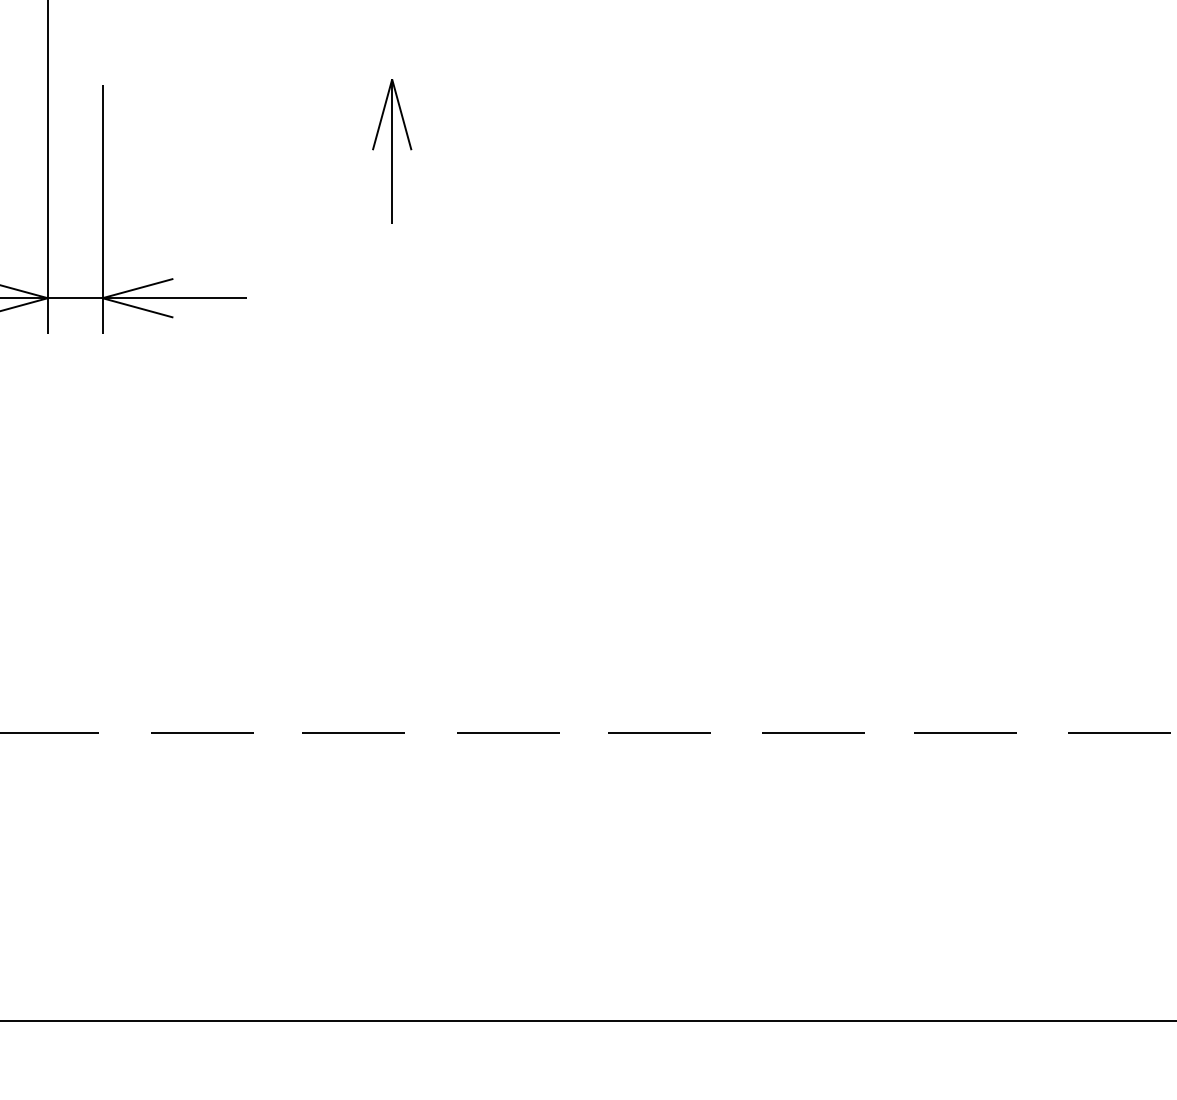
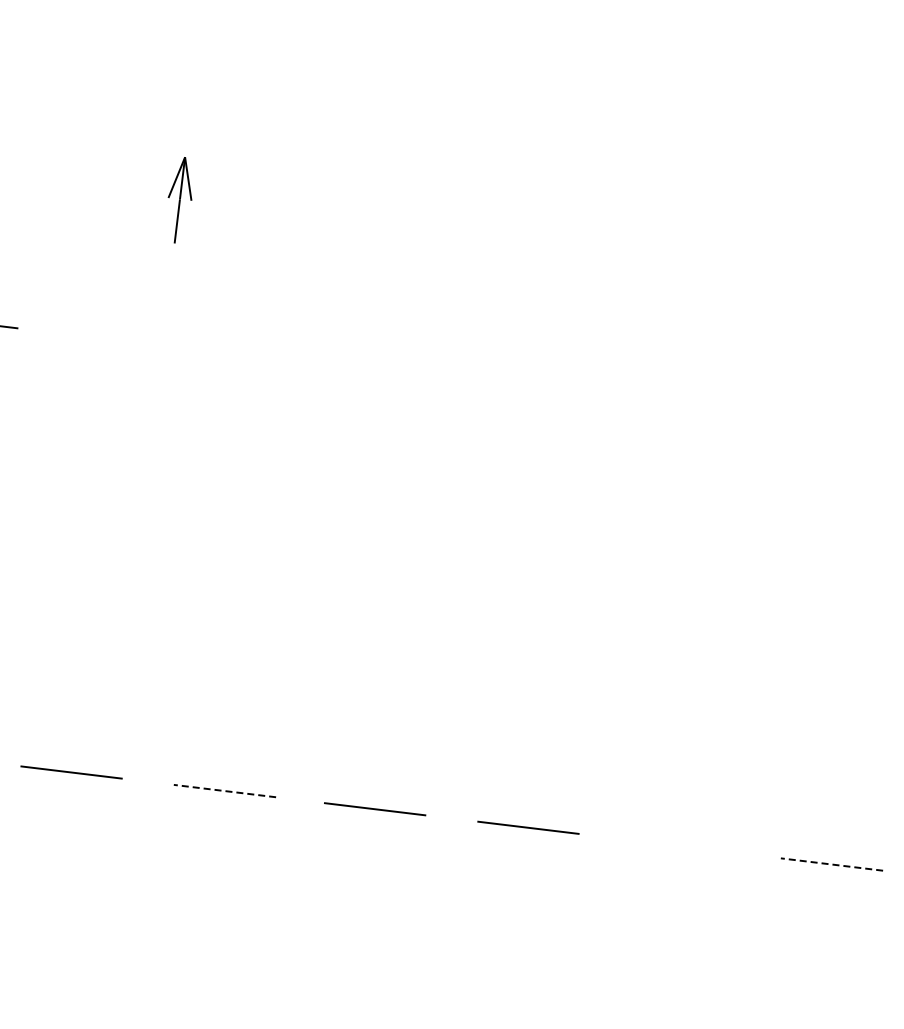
part: (392, 151) -> (180, 200), size x0.6
line: (508, 732) -> (225, 790), solid -> dashed
line: (965, 732) -> (679, 845), removed
line: (1119, 732) -> (832, 864), solid -> dashed

